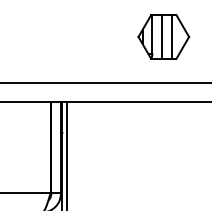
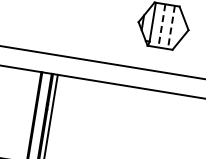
line: (162, 36) -> (162, 25), solid -> dashed
line: (171, 36) -> (171, 26), solid -> dashed

